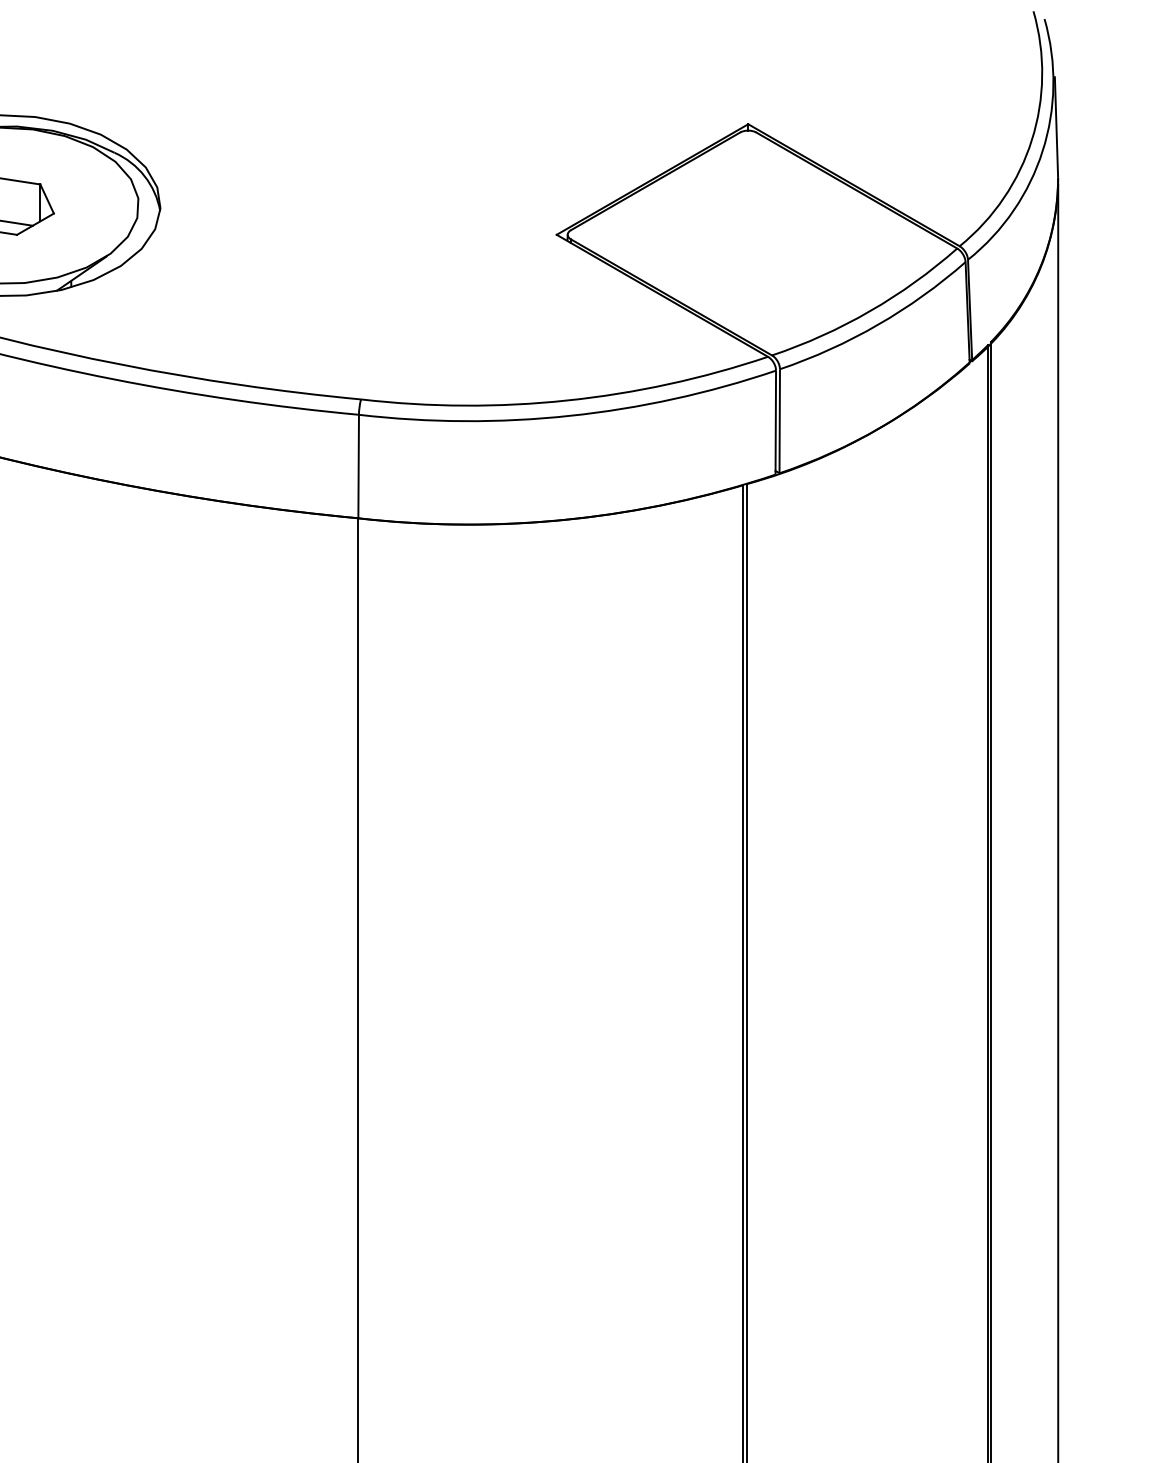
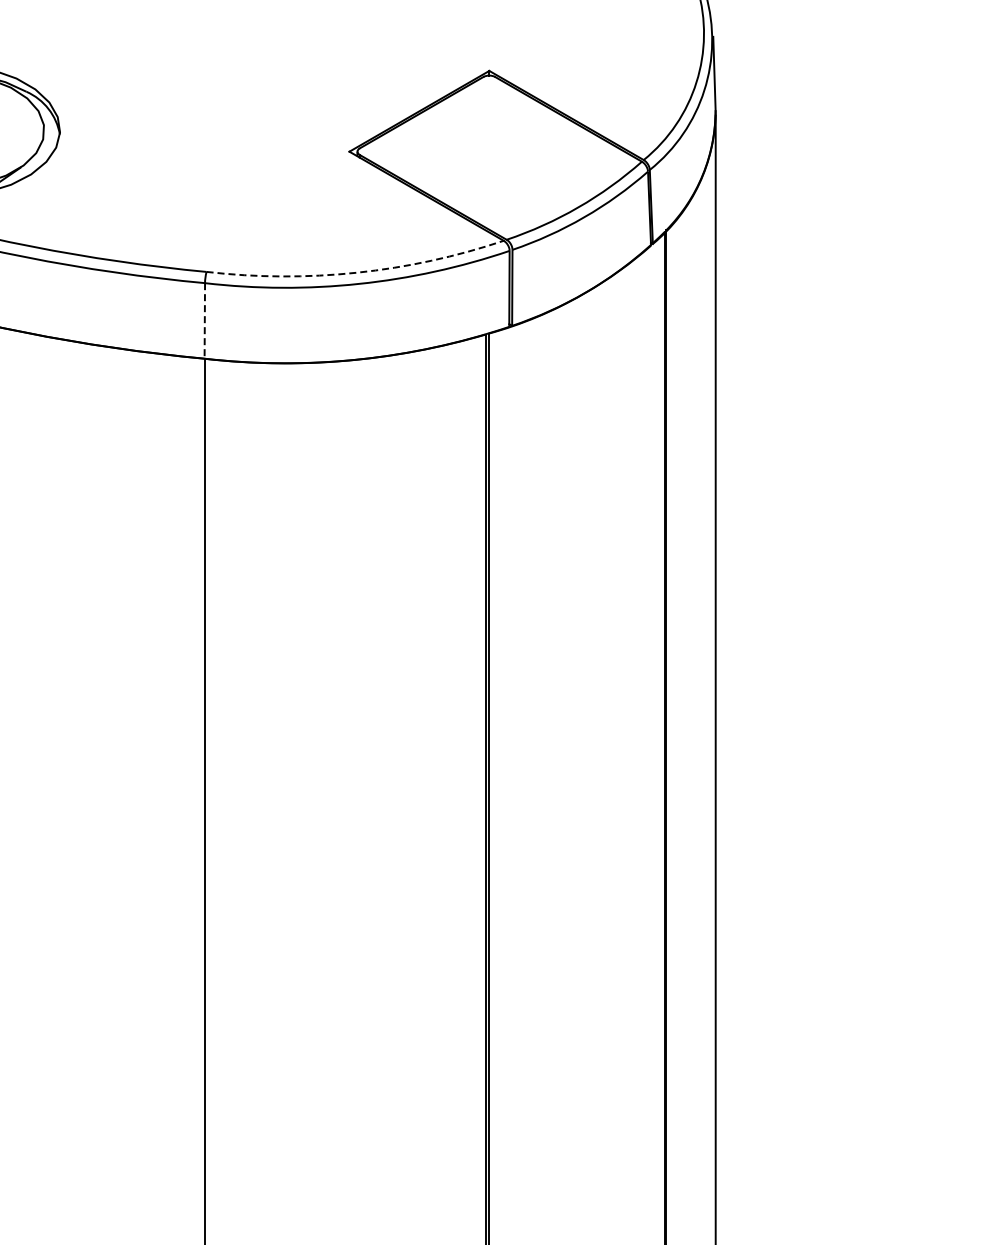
arc: (566, 400) -> (356, 272), solid -> dashed
line: (358, 465) -> (204, 320), solid -> dashed

